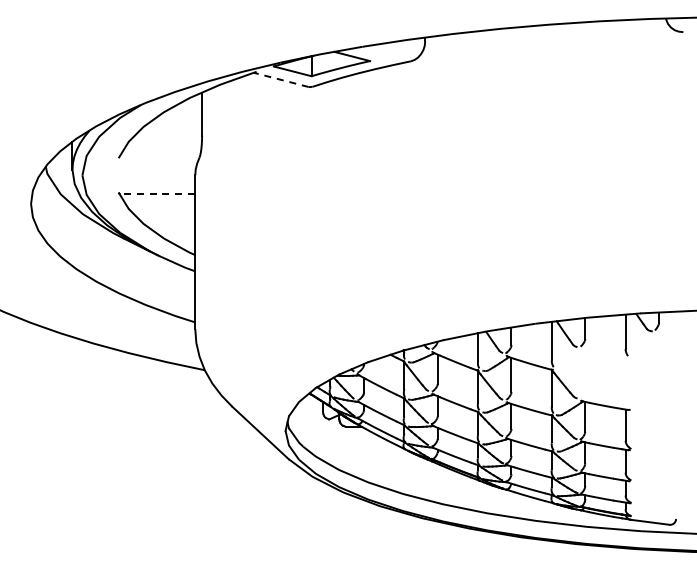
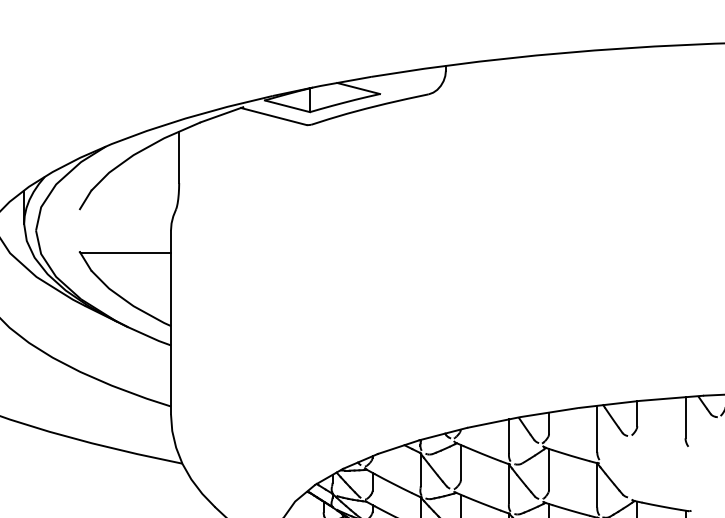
line: (280, 79) -> (272, 116), dashed -> solid
line: (157, 193) -> (125, 252), dashed -> solid

